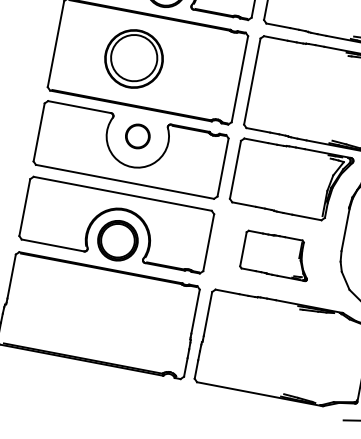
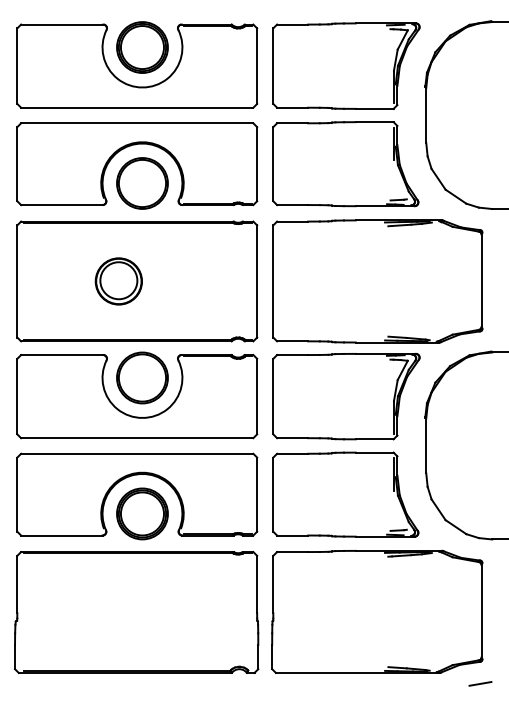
part: (133, 58) -> (118, 281), size x0.62
part: (137, 136) -> (142, 377), size x1.67
part: (276, 255) -> (345, 494), size x1.67

